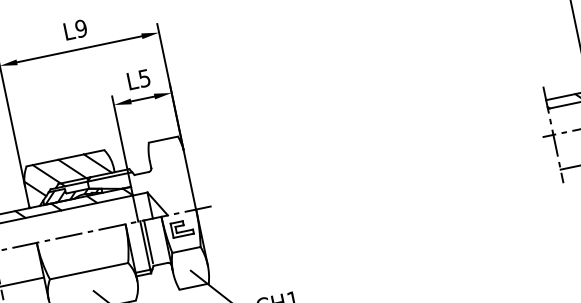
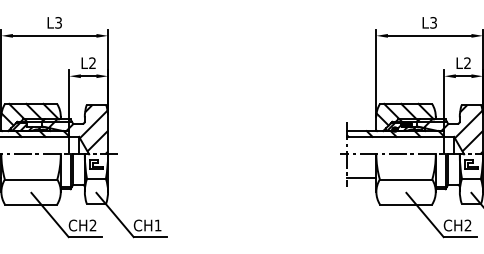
text: (81, 28) -> (58, 22), L9 -> L3
text: (144, 78) -> (92, 63), L5 -> L2
hatch: (142, 182) -> (77, 129), added

